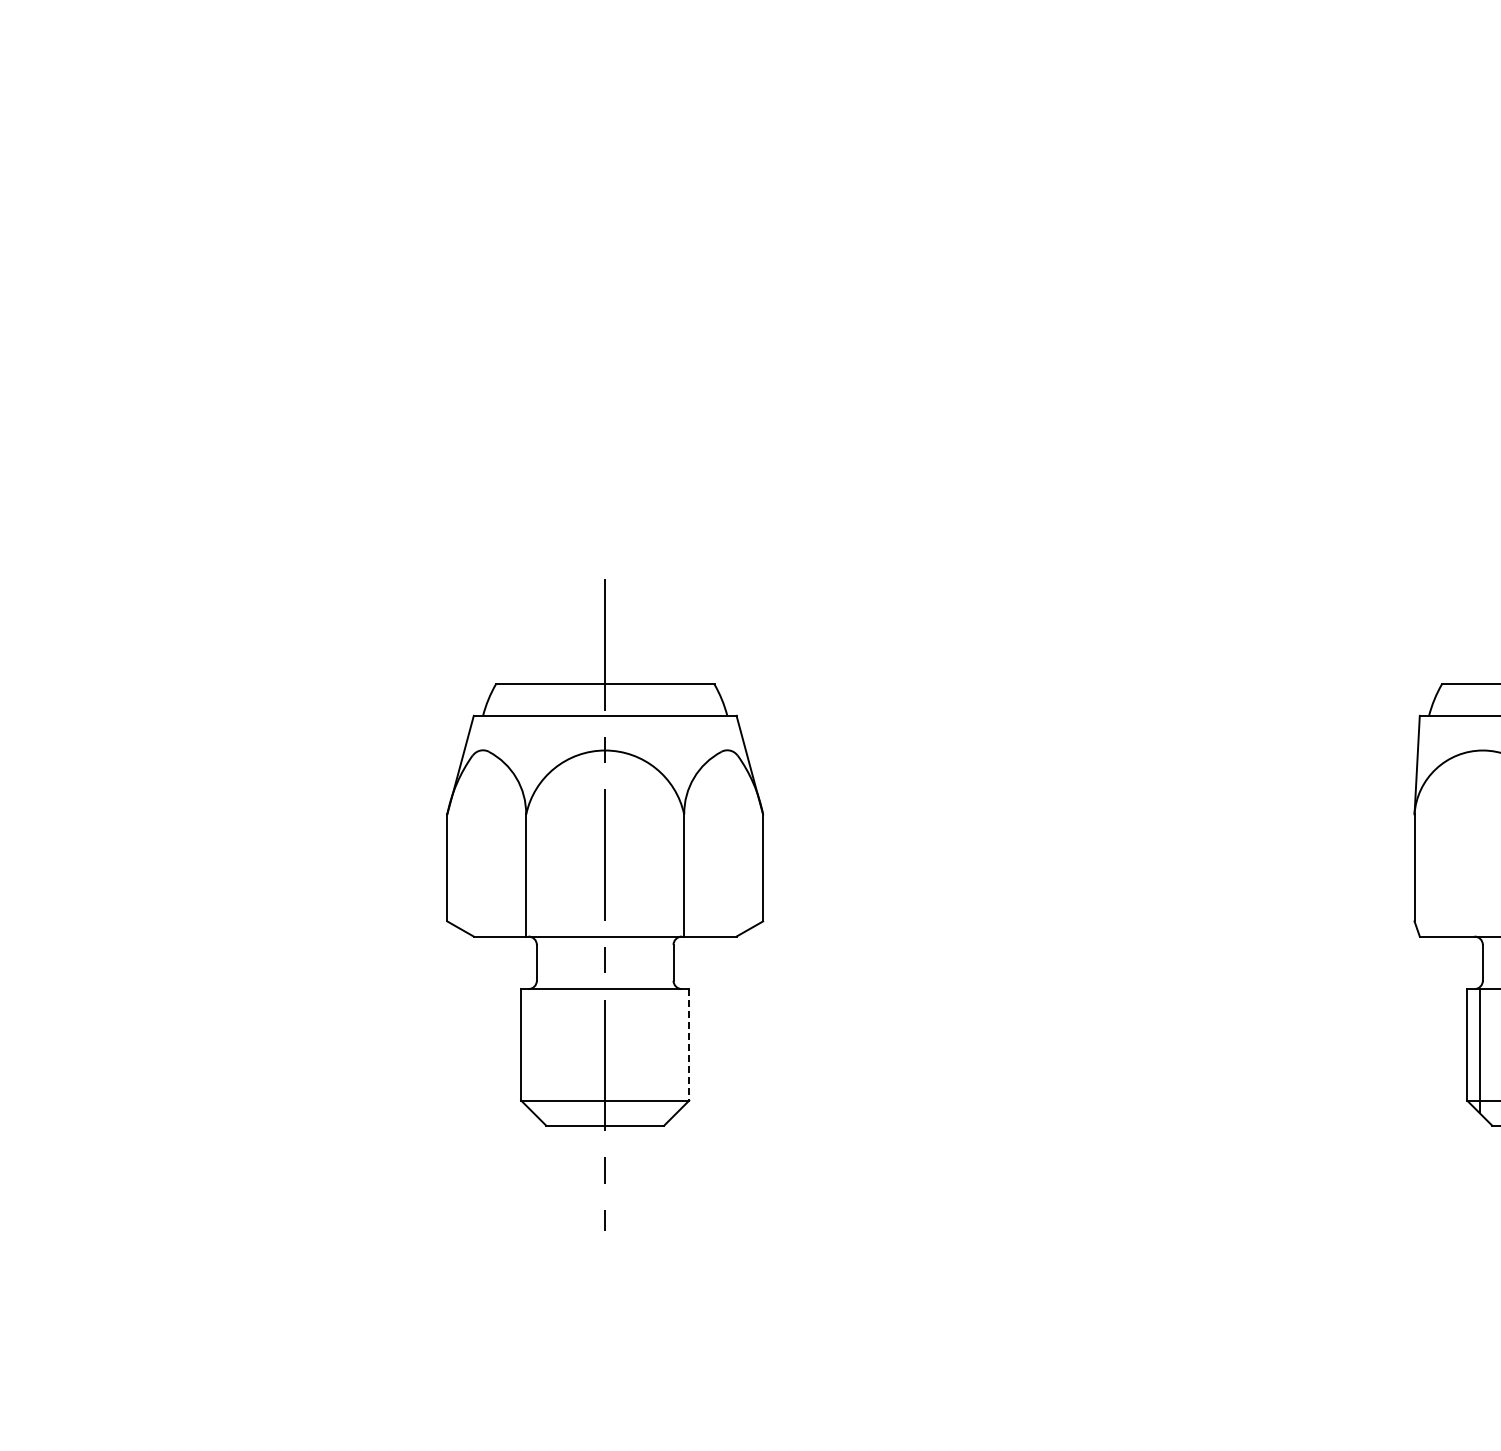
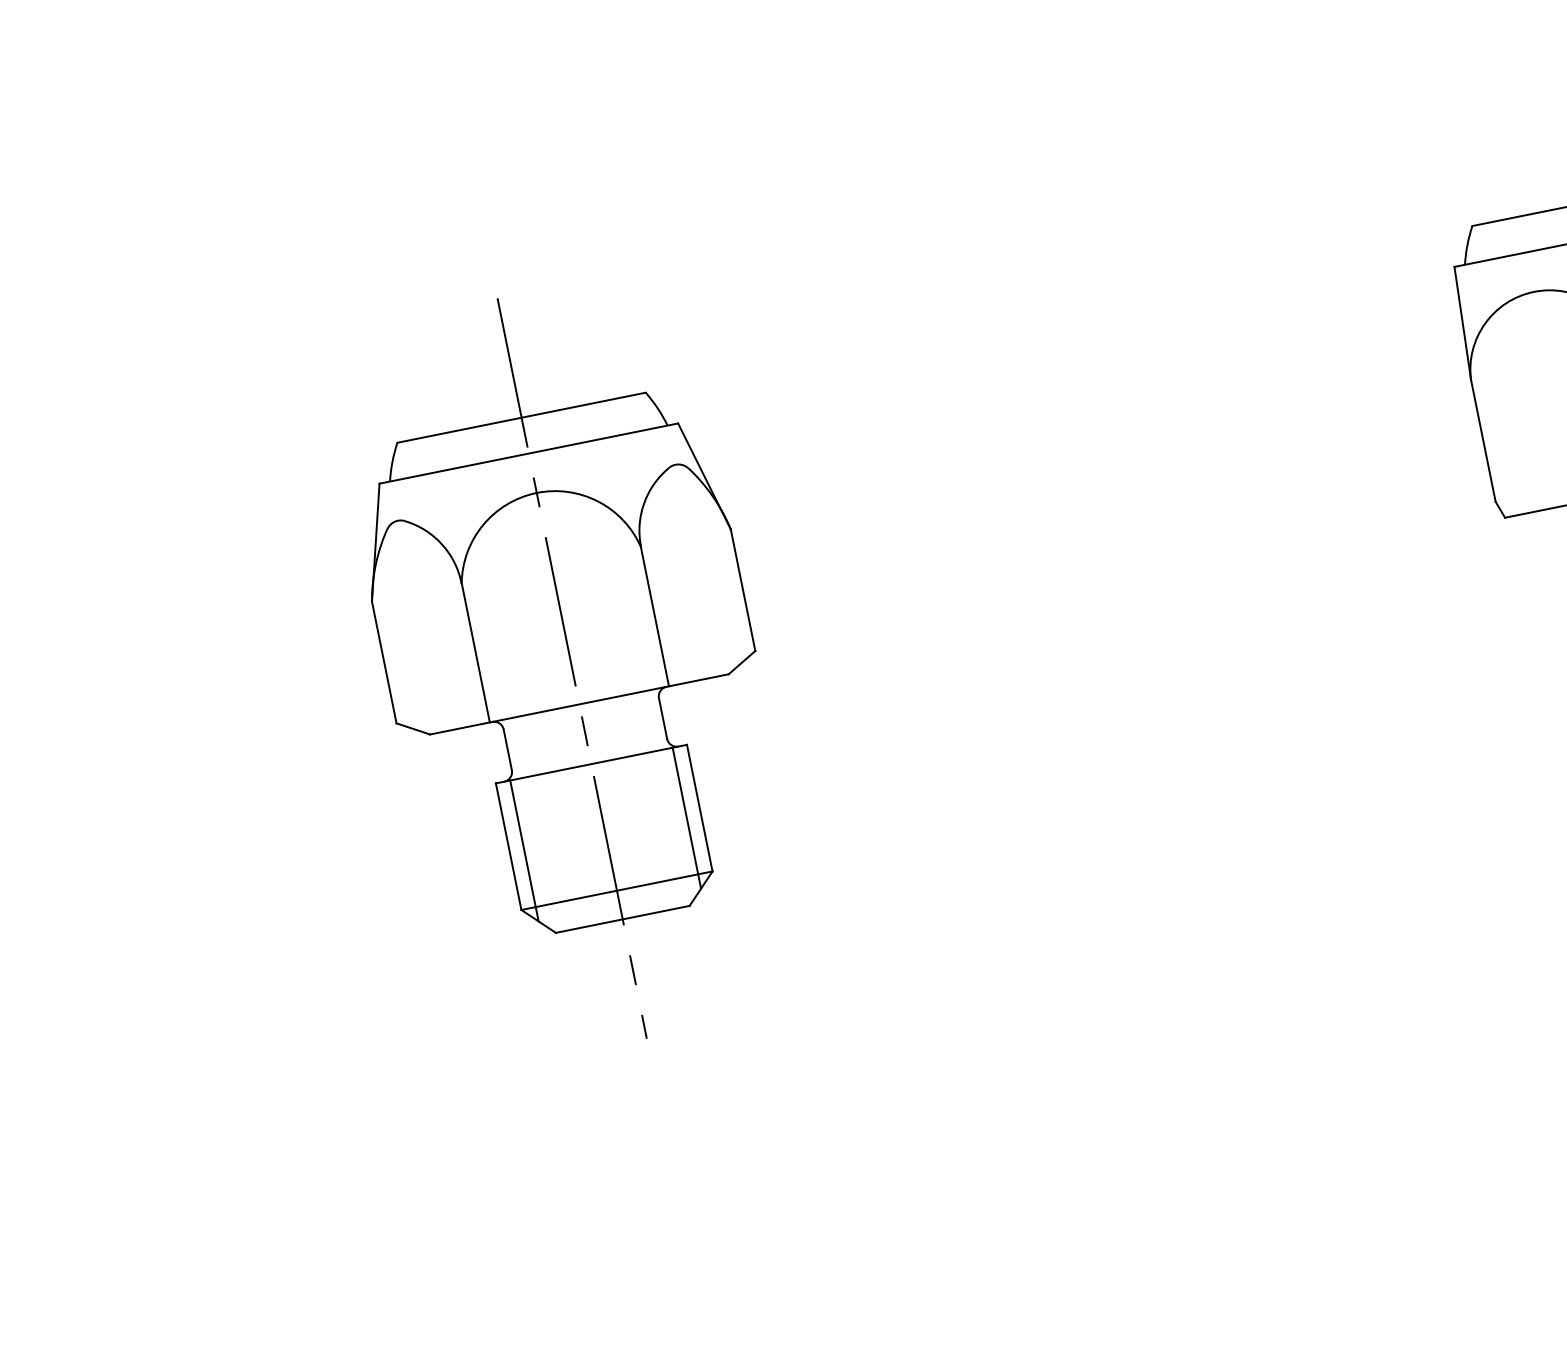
line: (689, 1044) -> (699, 807), dashed -> solid
line: (533, 1051) -> (524, 851), added
line: (676, 1051) -> (686, 818), added

